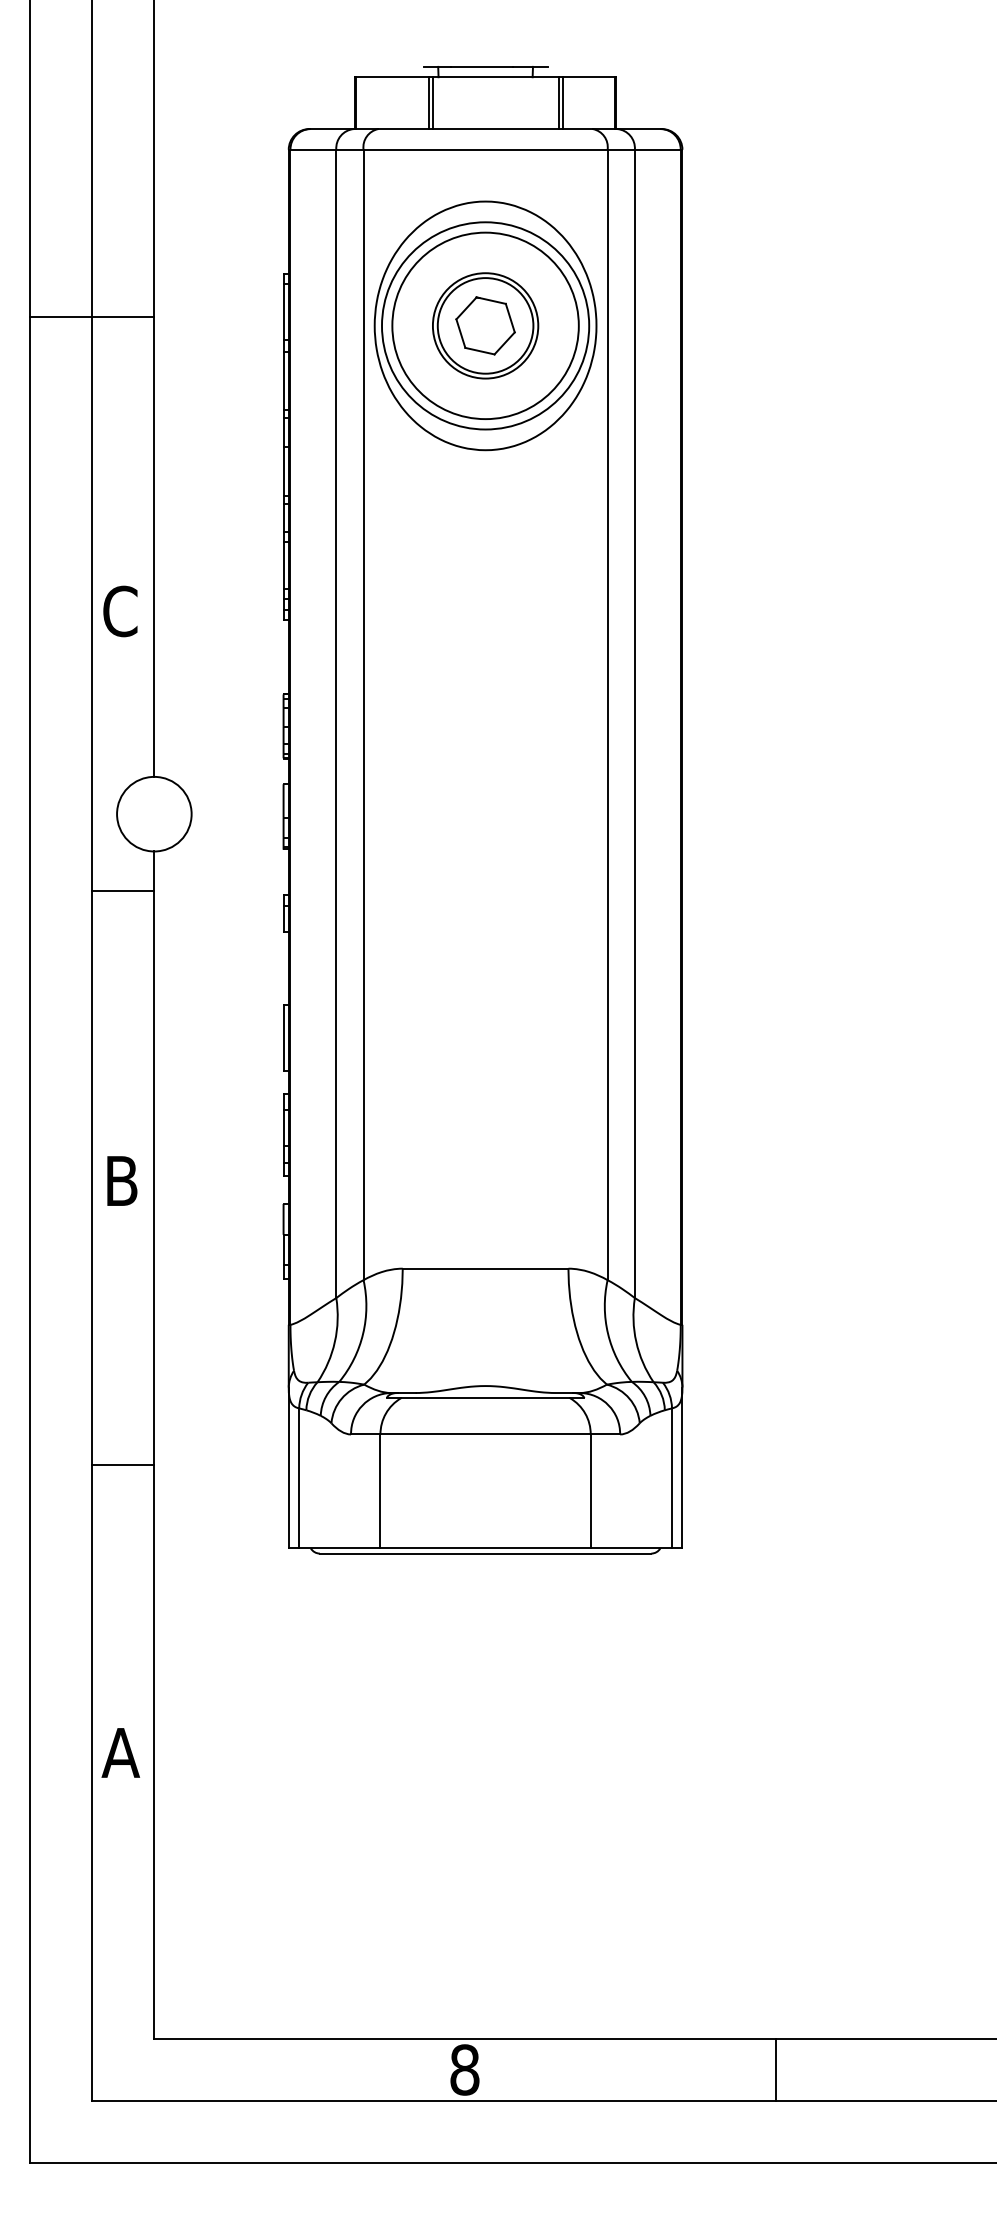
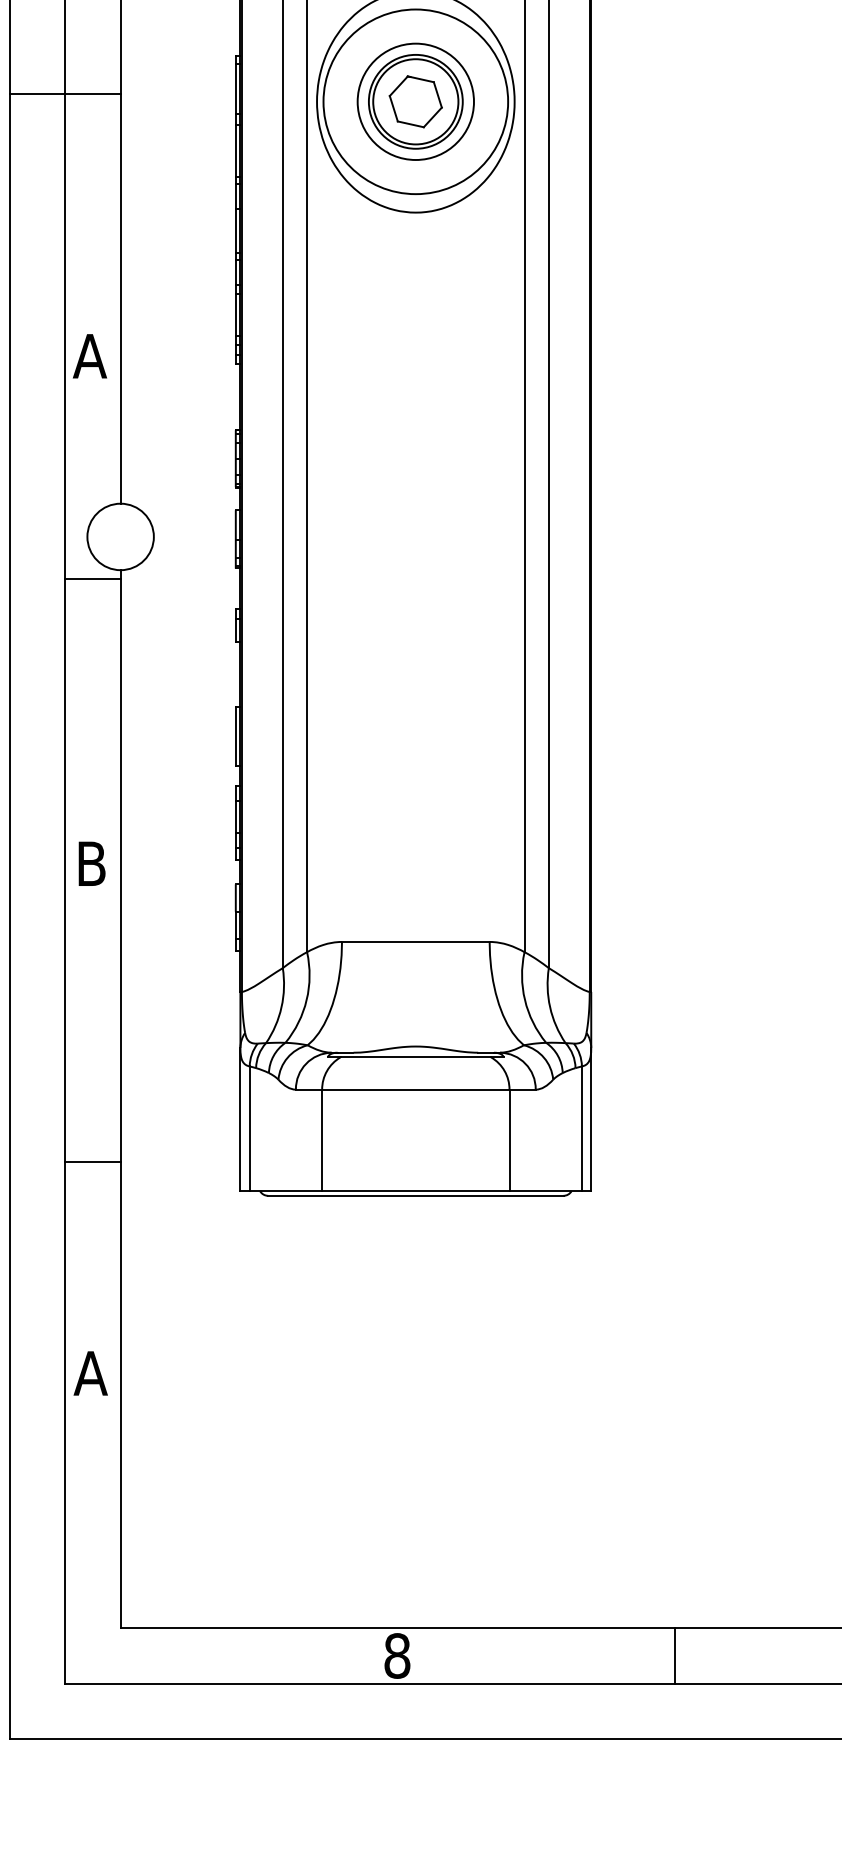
circle: (485, 325) -> (415, 101), size x0.7
text: (119, 611) -> (89, 356), C -> A
line: (123, 890) -> (93, 578), moved
line: (123, 1464) -> (93, 1161), moved

